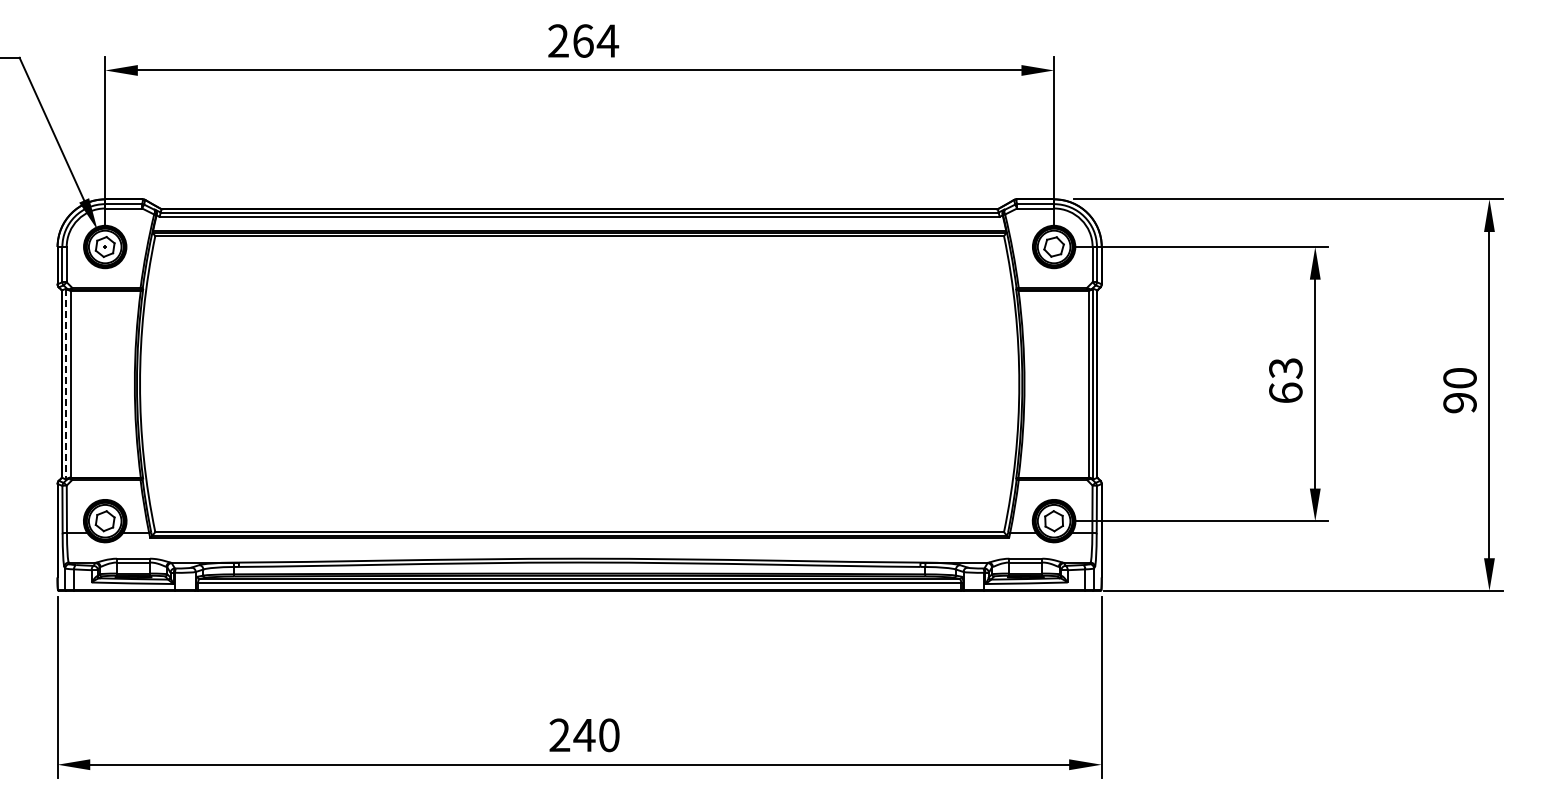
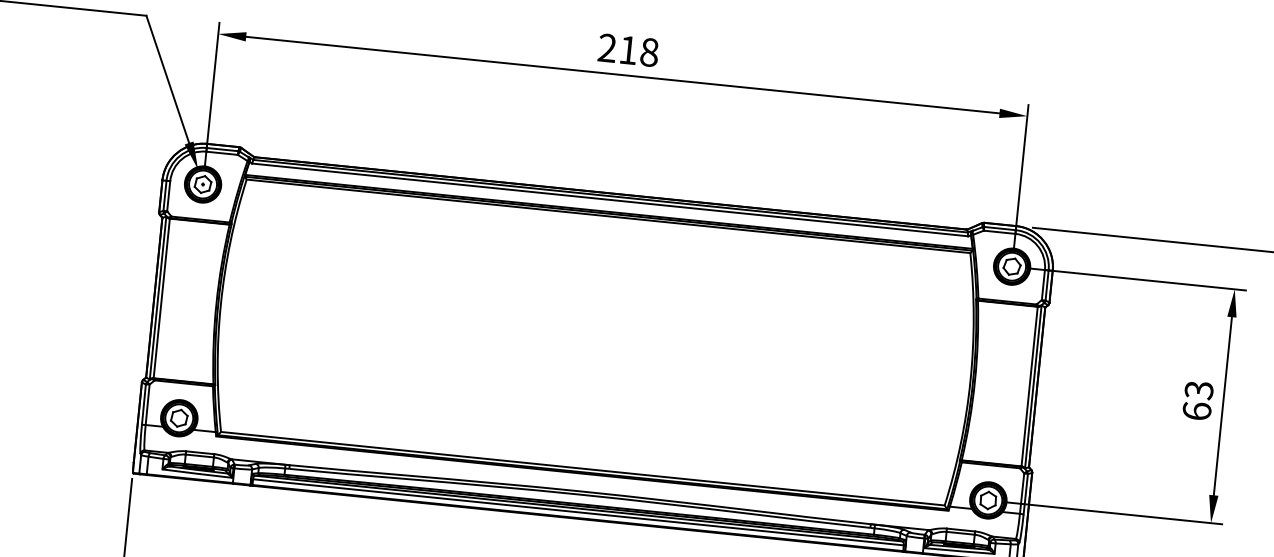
text: (596, 40) -> (639, 51), 264 -> 218
line: (66, 384) -> (158, 298), dashed -> solid

